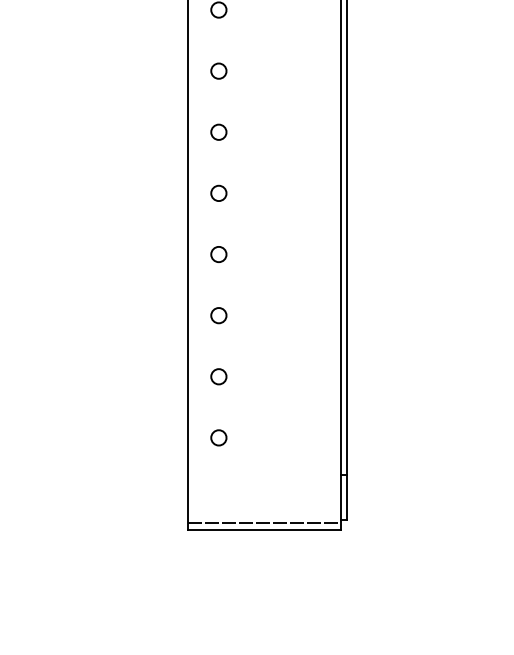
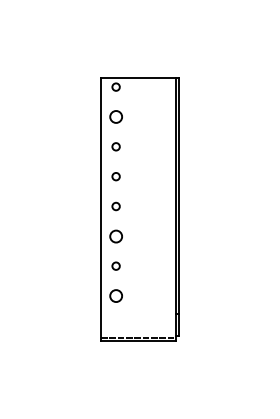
circle: (217, 70) -> (115, 116), size x1.6
circle: (217, 313) -> (115, 235), size x1.6
circle: (217, 436) -> (115, 295), size x1.6

